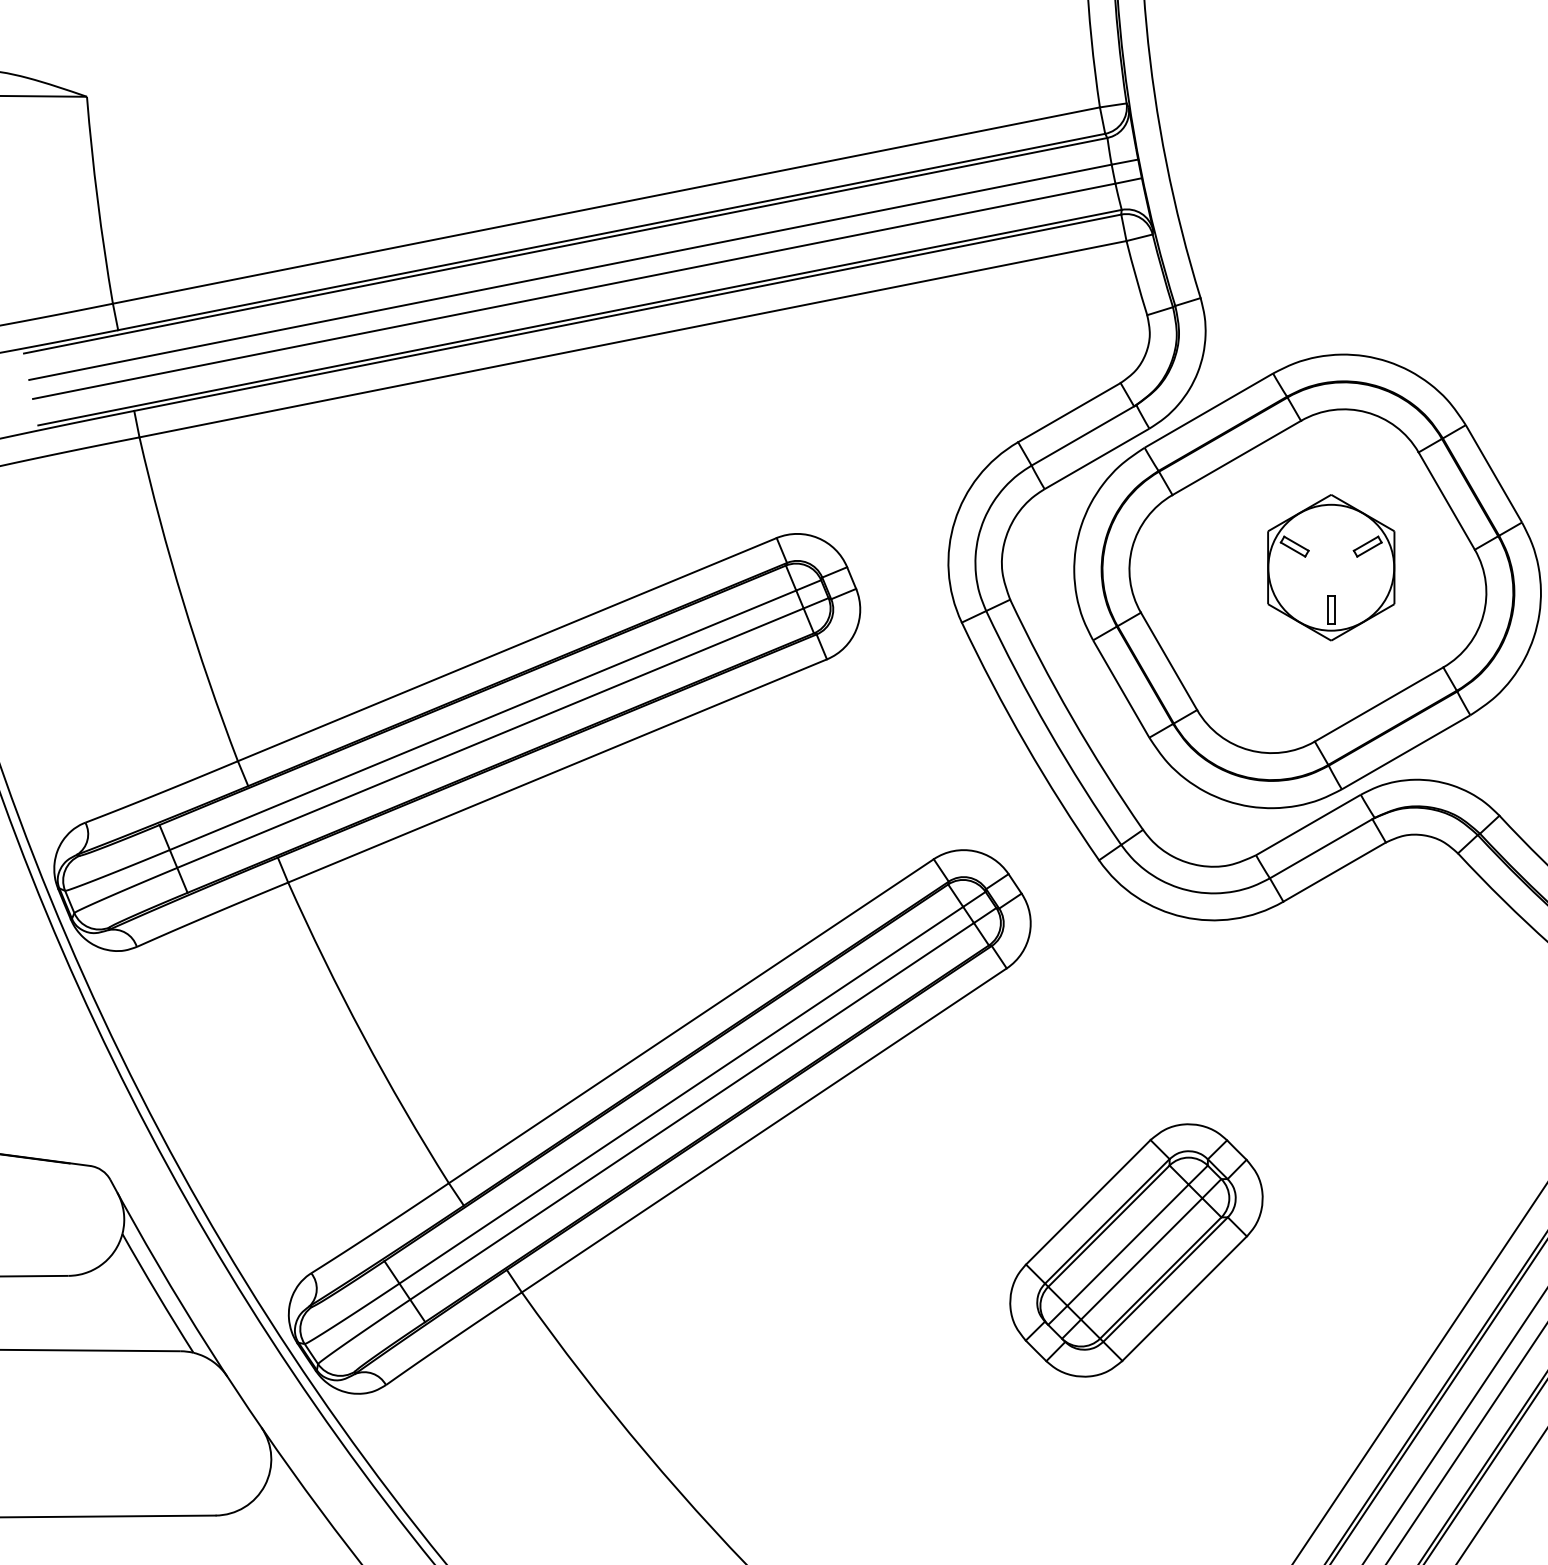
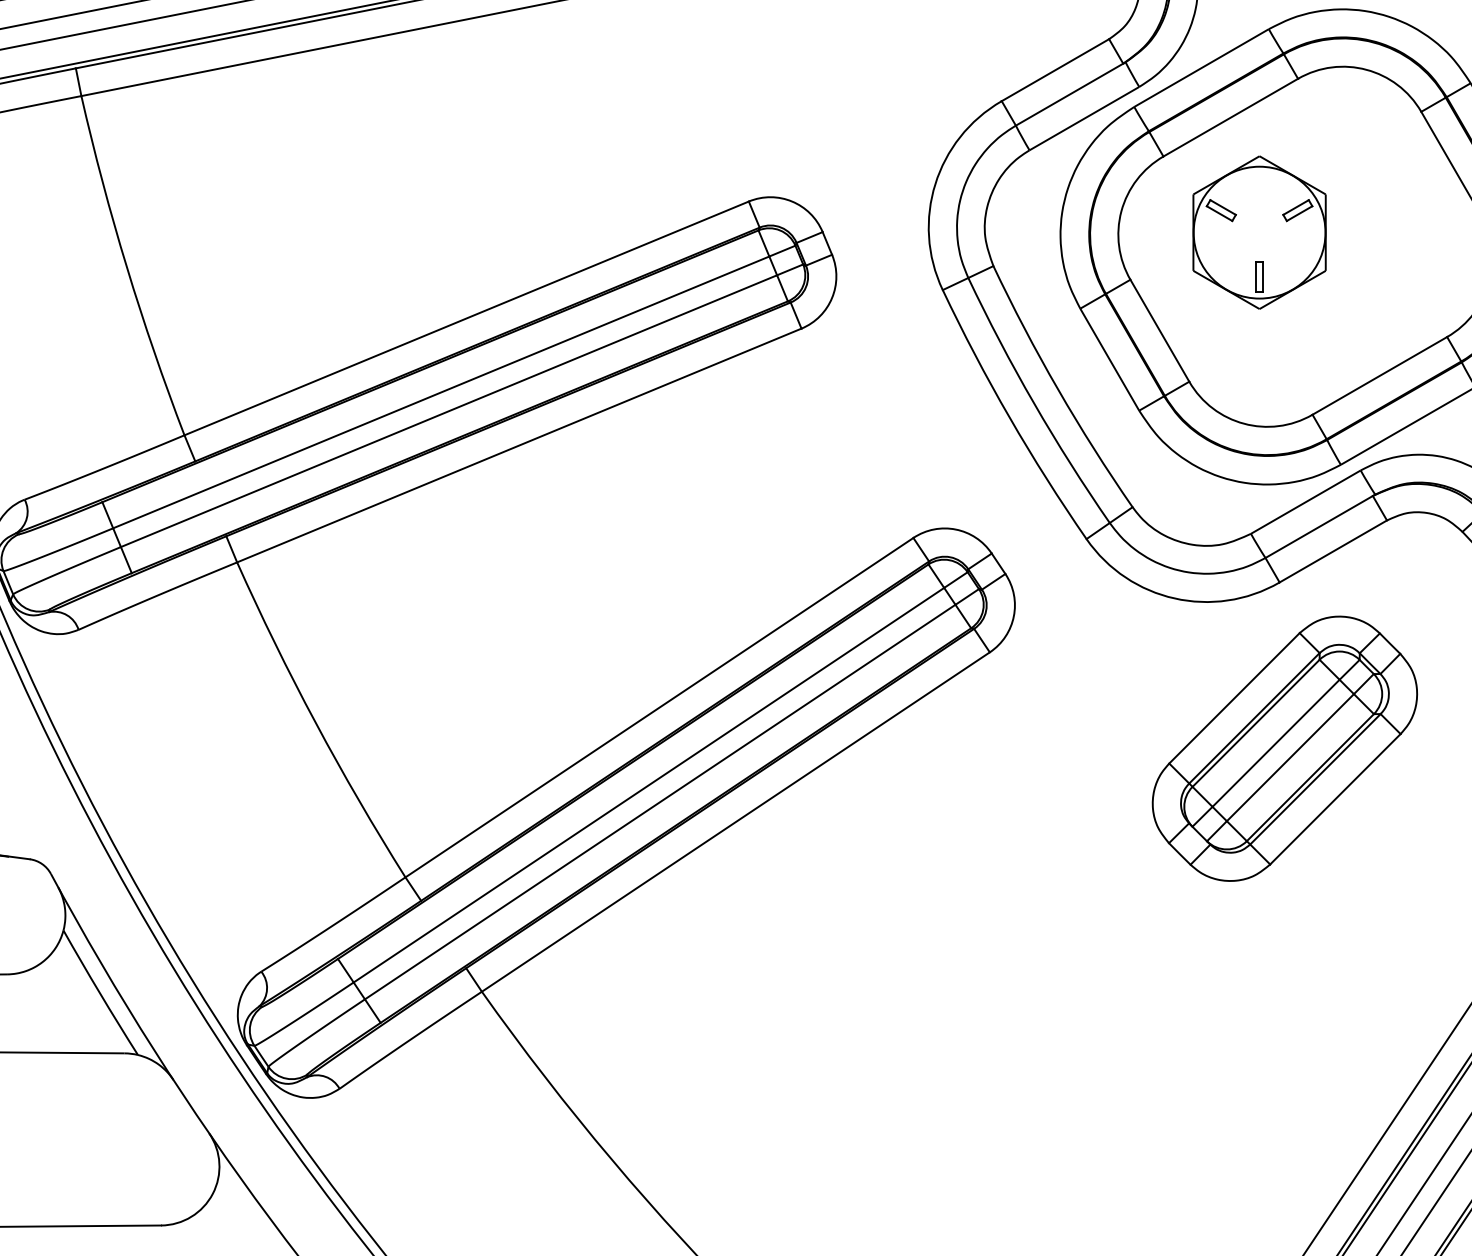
part: (1331, 567) -> (1259, 232), moved
part: (1136, 1250) -> (1284, 748), moved

